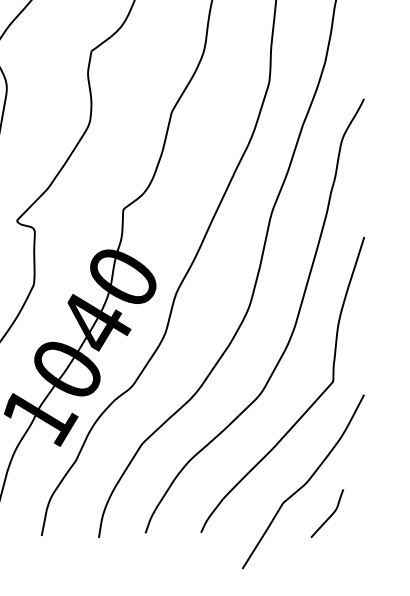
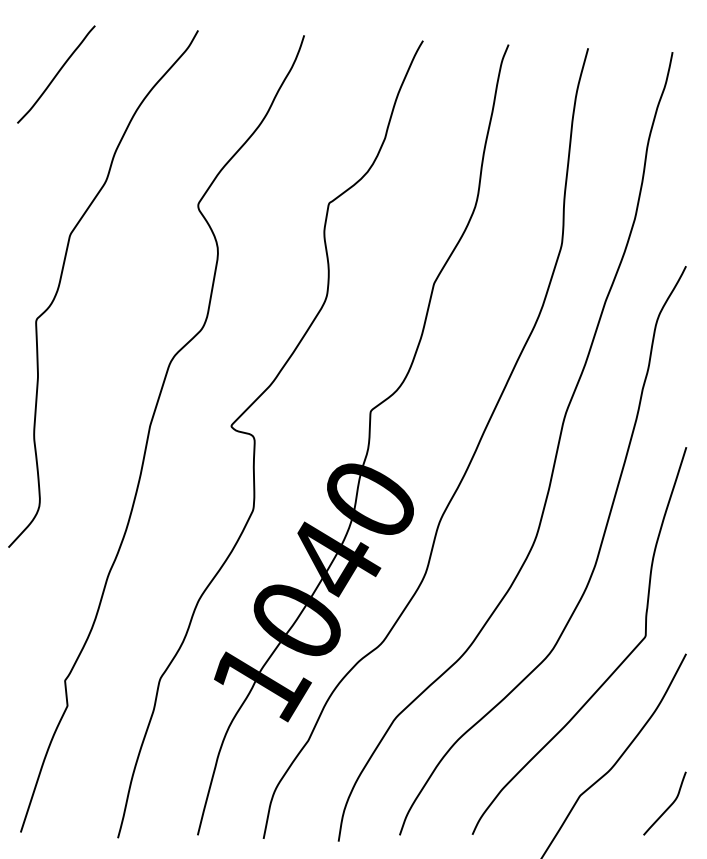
curve: (330, 515) -> (668, 806), moved

